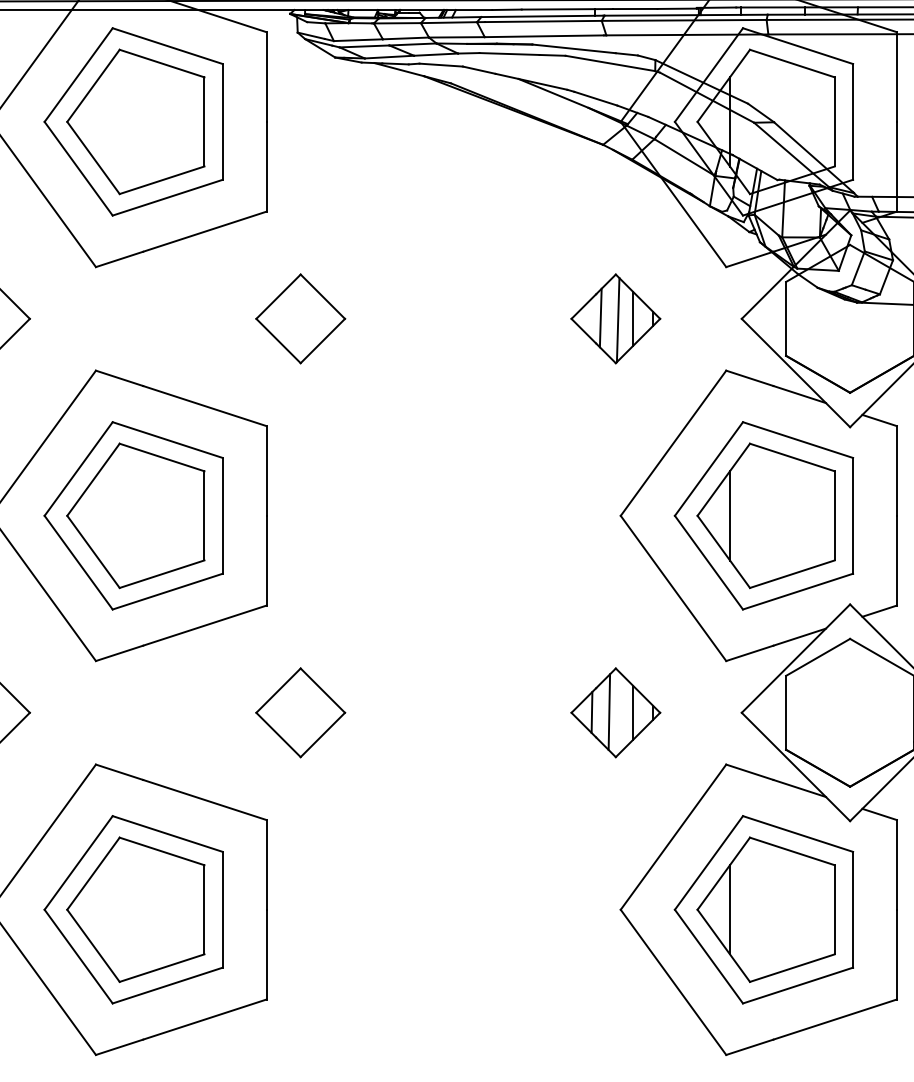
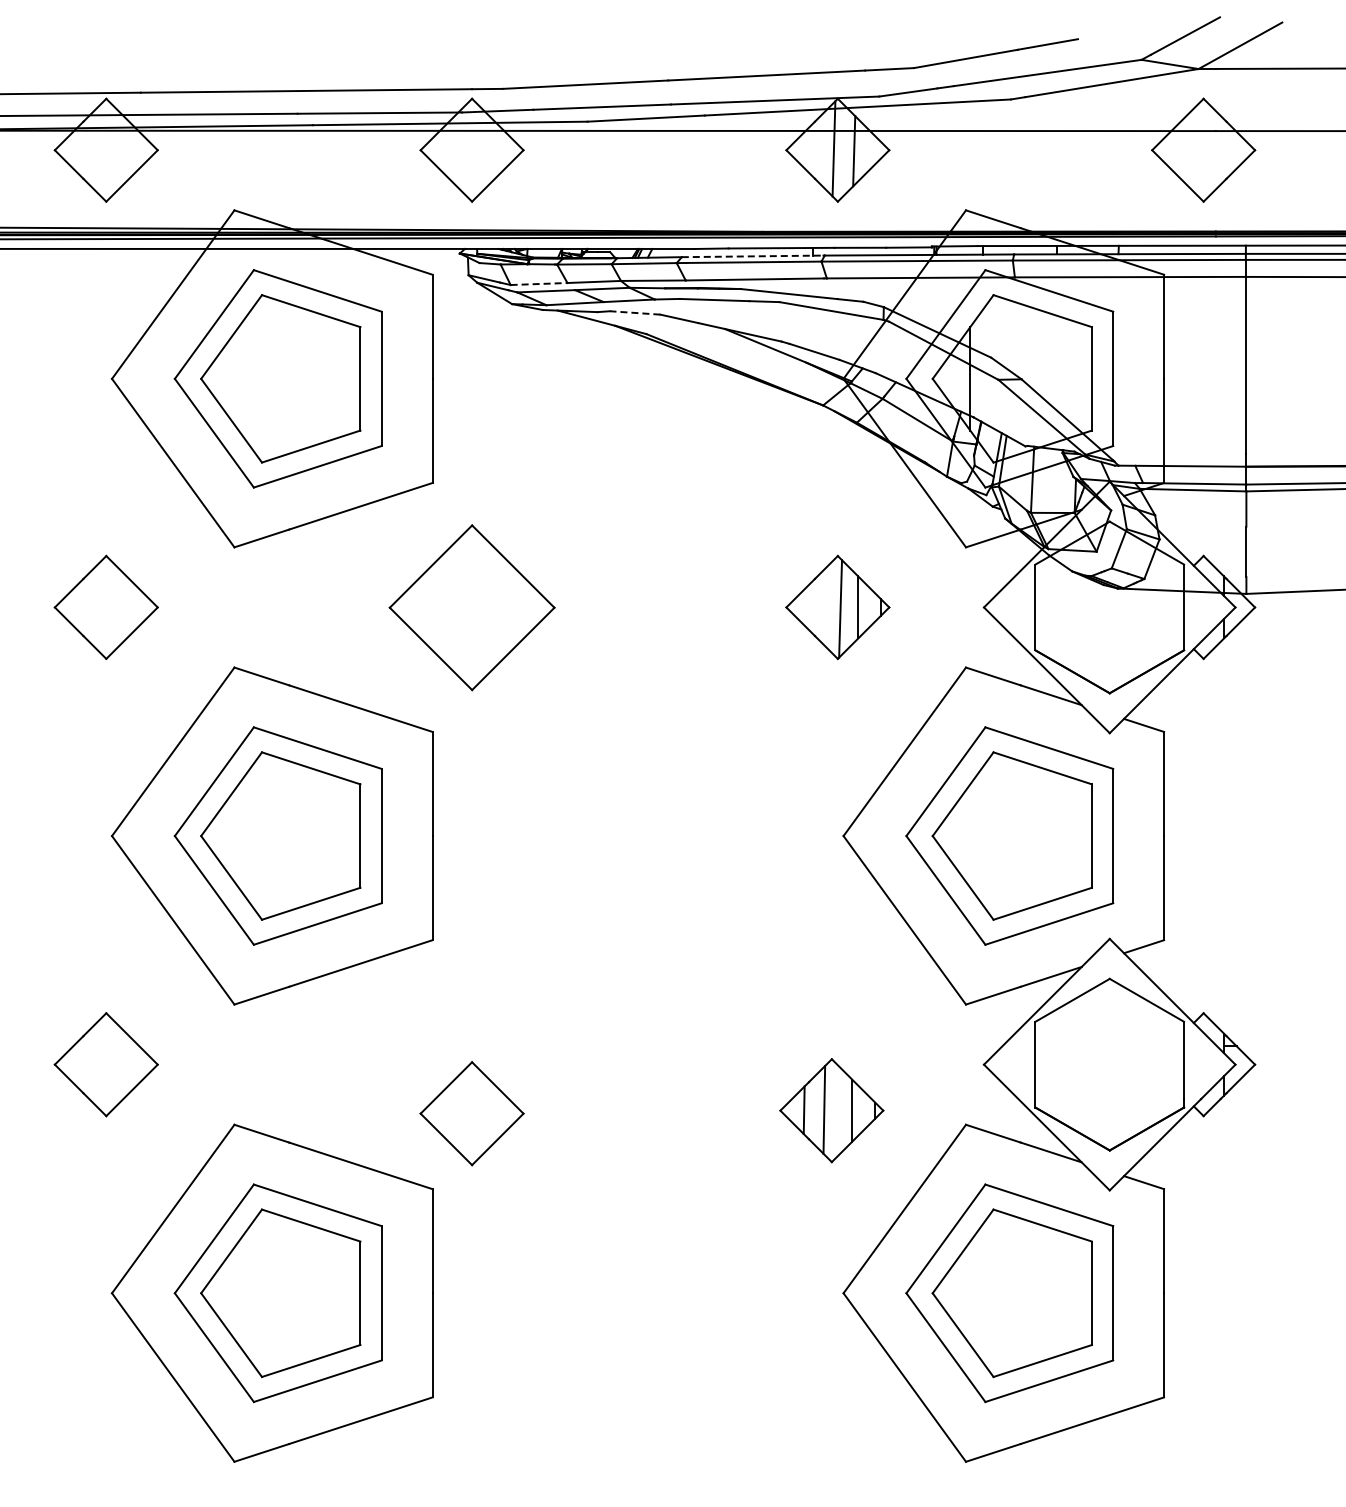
line: (542, 16) -> (752, 256), solid -> dashed
line: (358, 40) -> (539, 284), solid -> dashed
line: (440, 64) -> (634, 312), solid -> dashed
part: (300, 318) -> (471, 606), size x1.6
line: (600, 318) -> (820, 606), removed
line: (730, 515) -> (970, 835), removed
part: (300, 712) -> (471, 1113), moved
part: (615, 712) -> (831, 1110), moved
line: (730, 909) -> (970, 1293), removed

